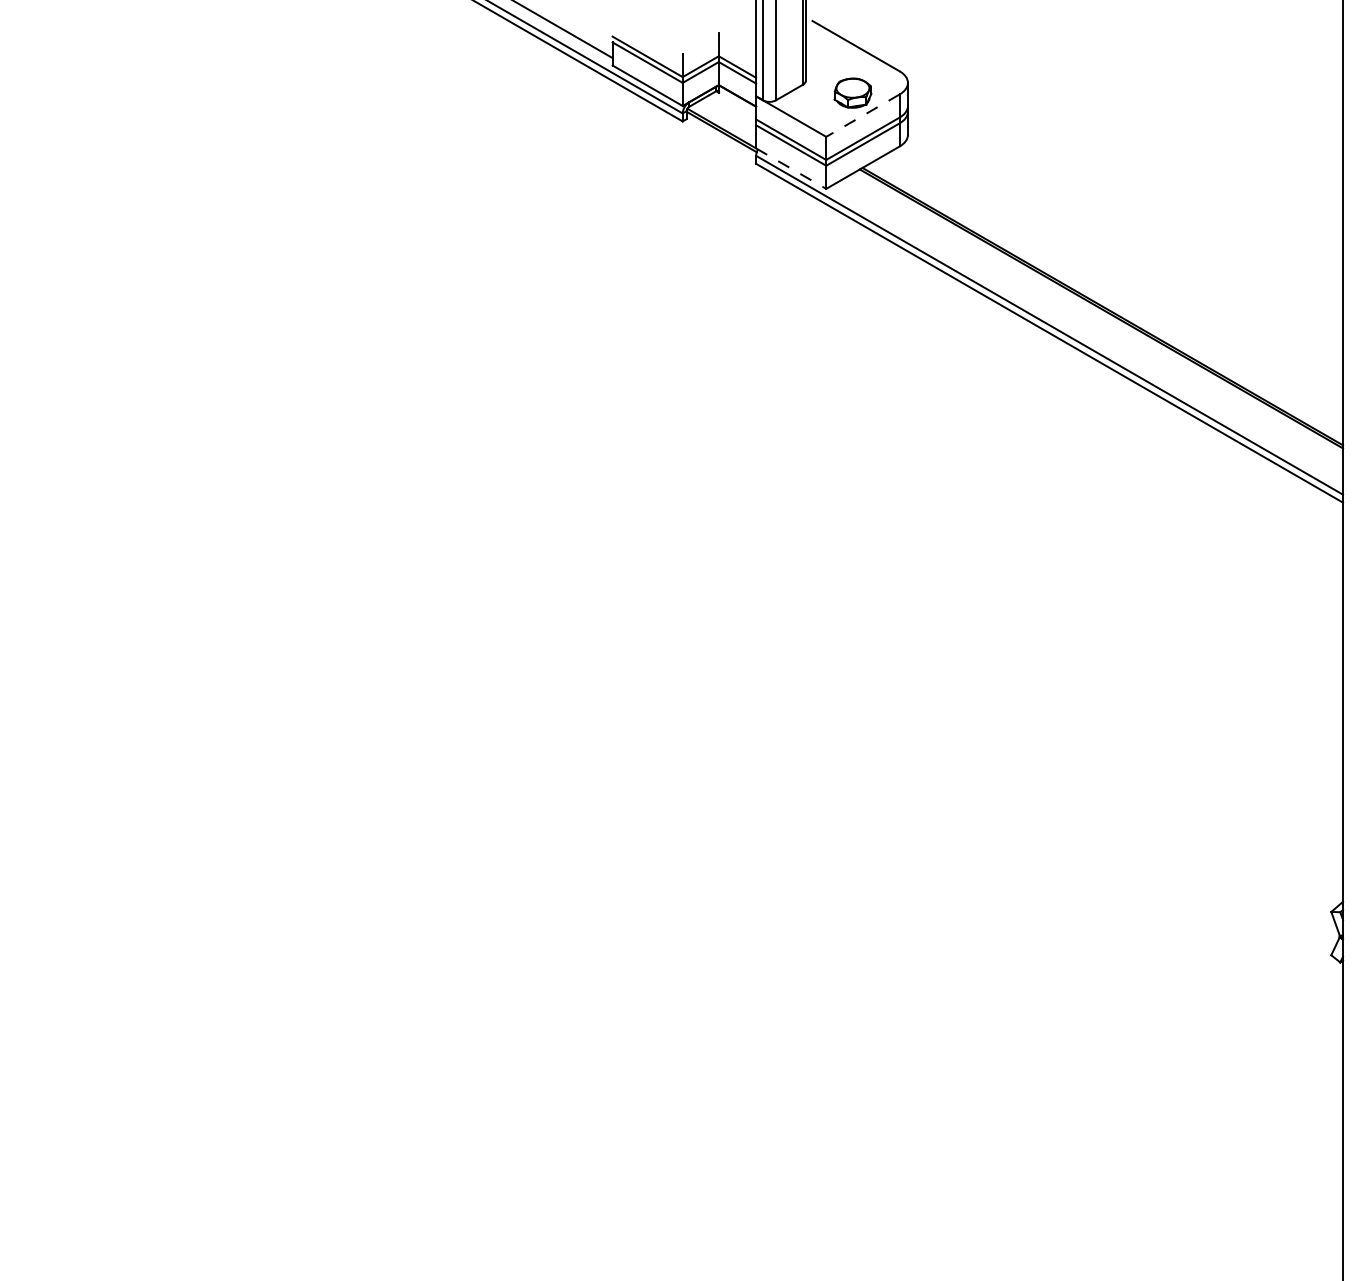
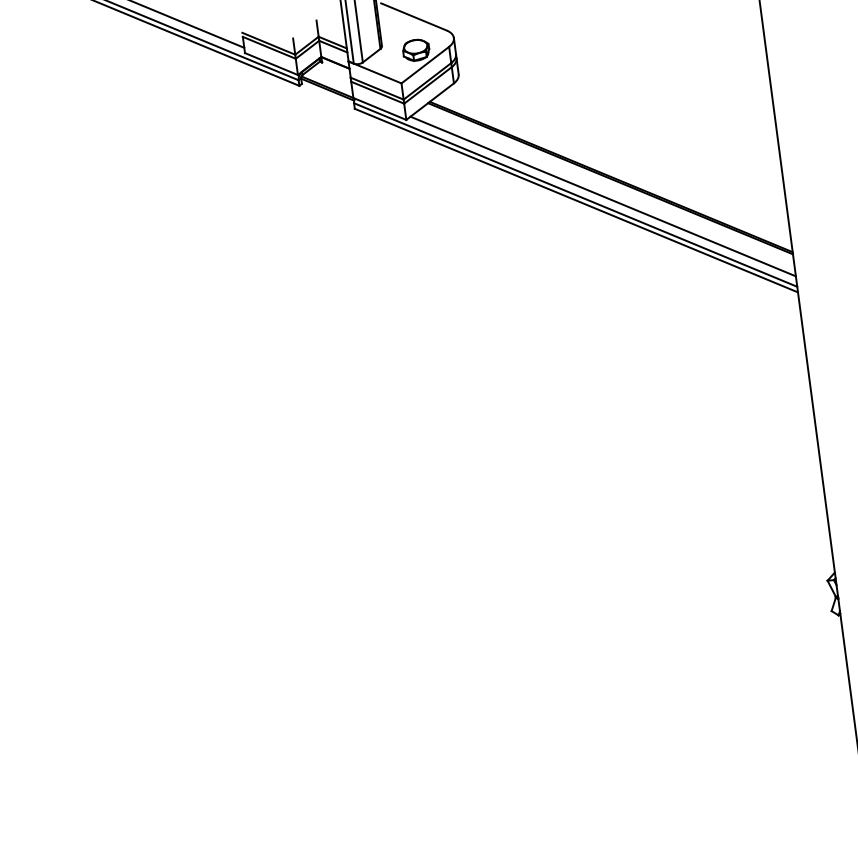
line: (862, 115) -> (424, 65), dashed -> solid
line: (791, 168) -> (380, 108), dashed -> solid
line: (1087, 332) -> (602, 196), added

